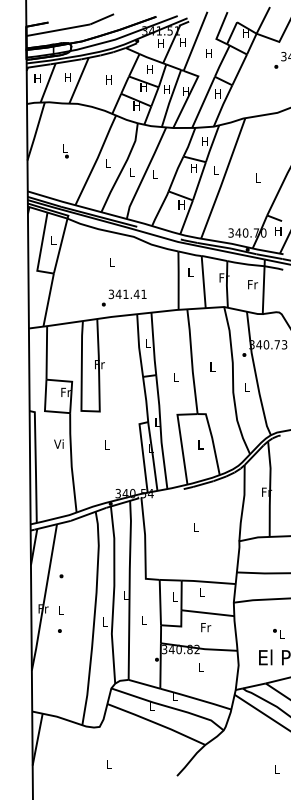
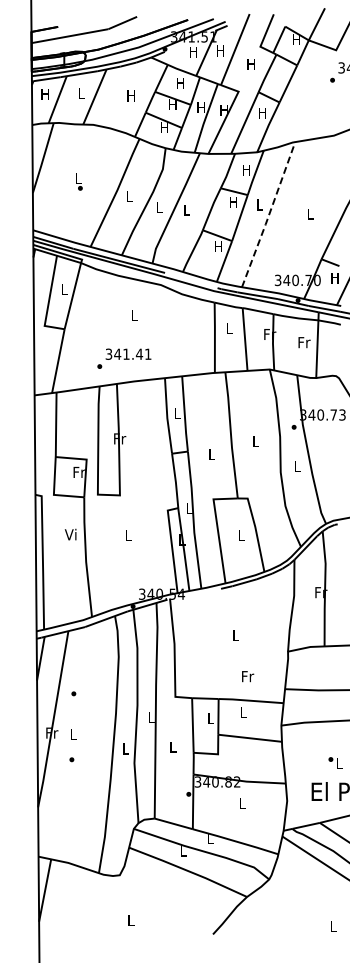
text: (67, 77) -> (81, 93), H -> L
line: (223, 178) -> (269, 214), solid -> dashed
text: (124, 297) -> (124, 358), moved
text: (206, 627) -> (248, 676), moved

